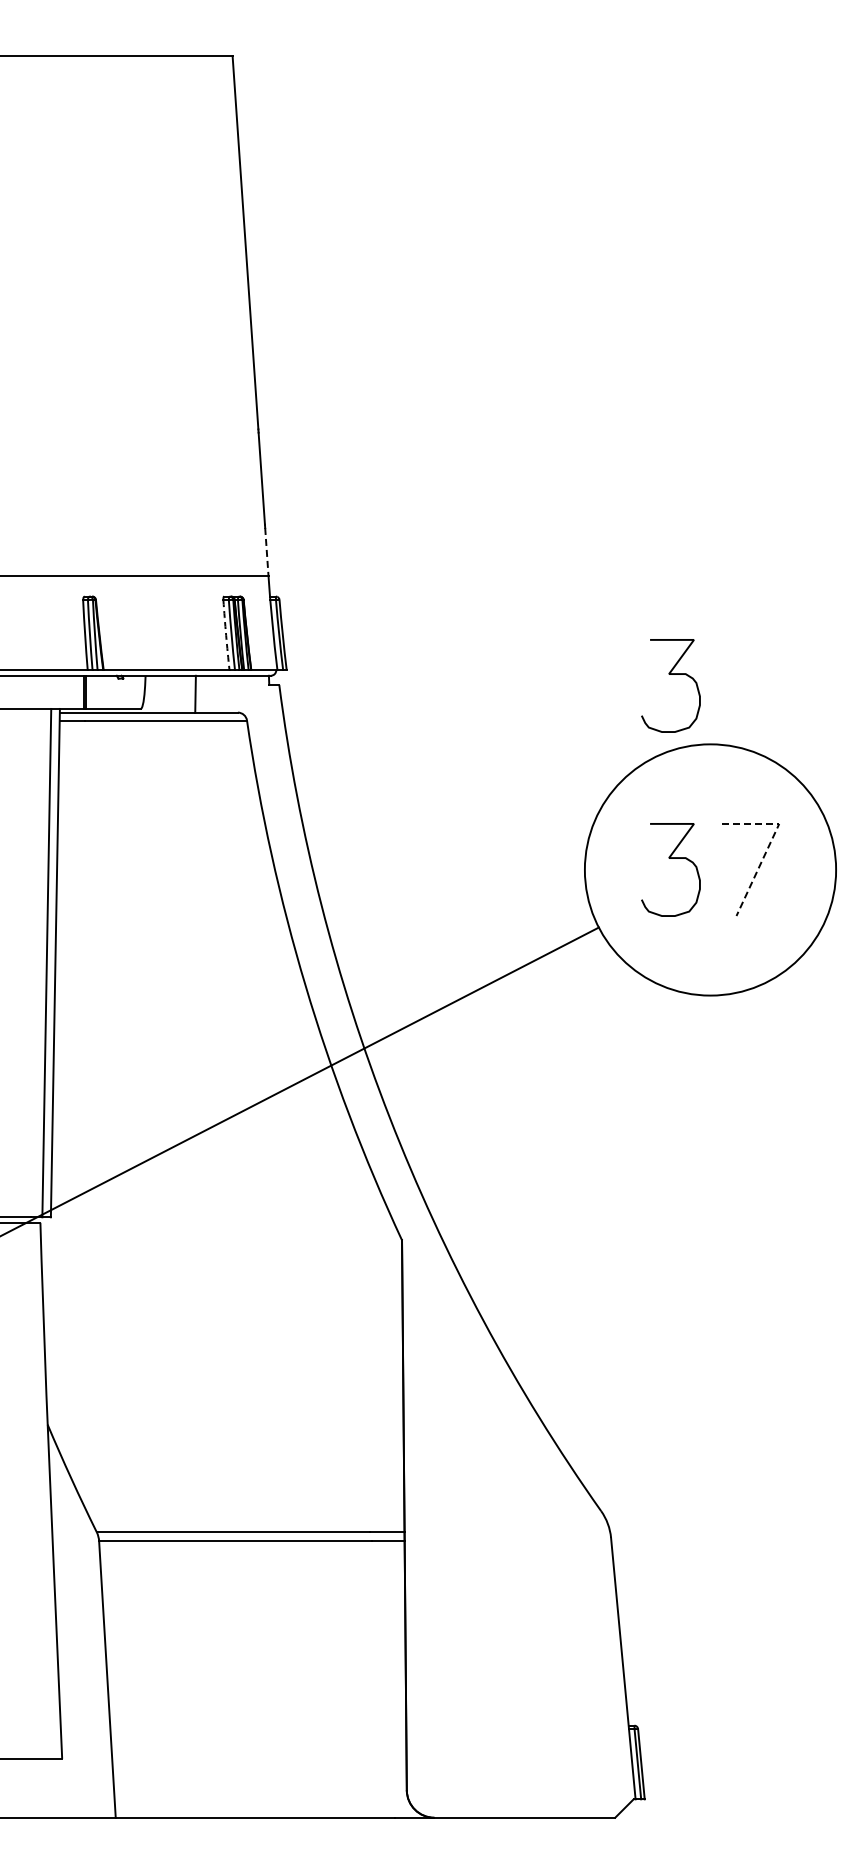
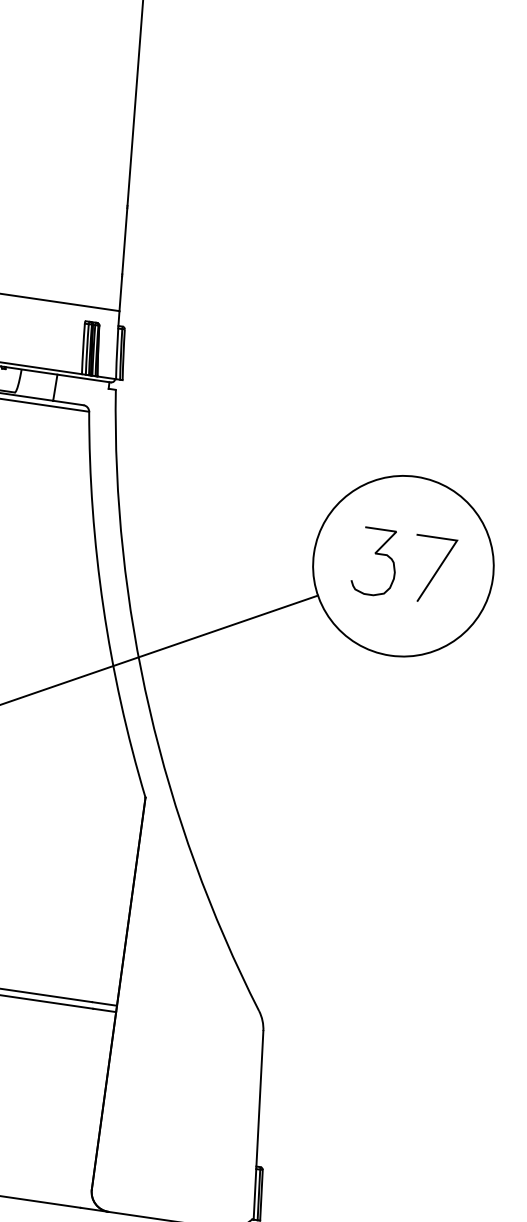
line: (266, 552) -> (120, 294), dashed -> solid
arc: (226, 635) -> (83, 349), dashed -> solid
curve: (670, 674) -> (395, 423), removed
line: (770, 843) -> (448, 553), dashed -> solid

